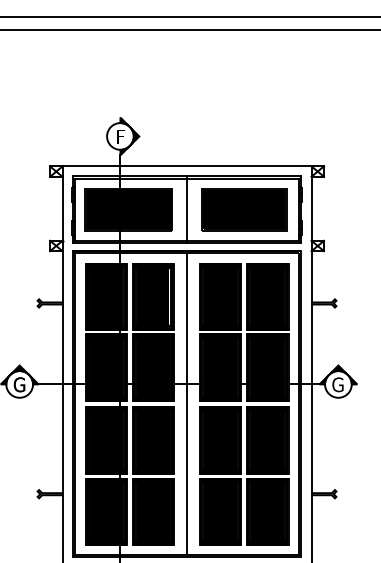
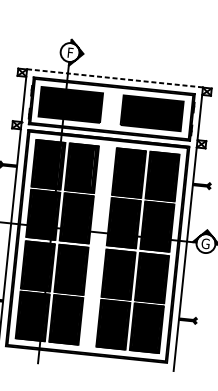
line: (187, 166) -> (115, 78), solid -> dashed
line: (187, 209) -> (112, 109), removed
line: (187, 404) -> (97, 246), removed

